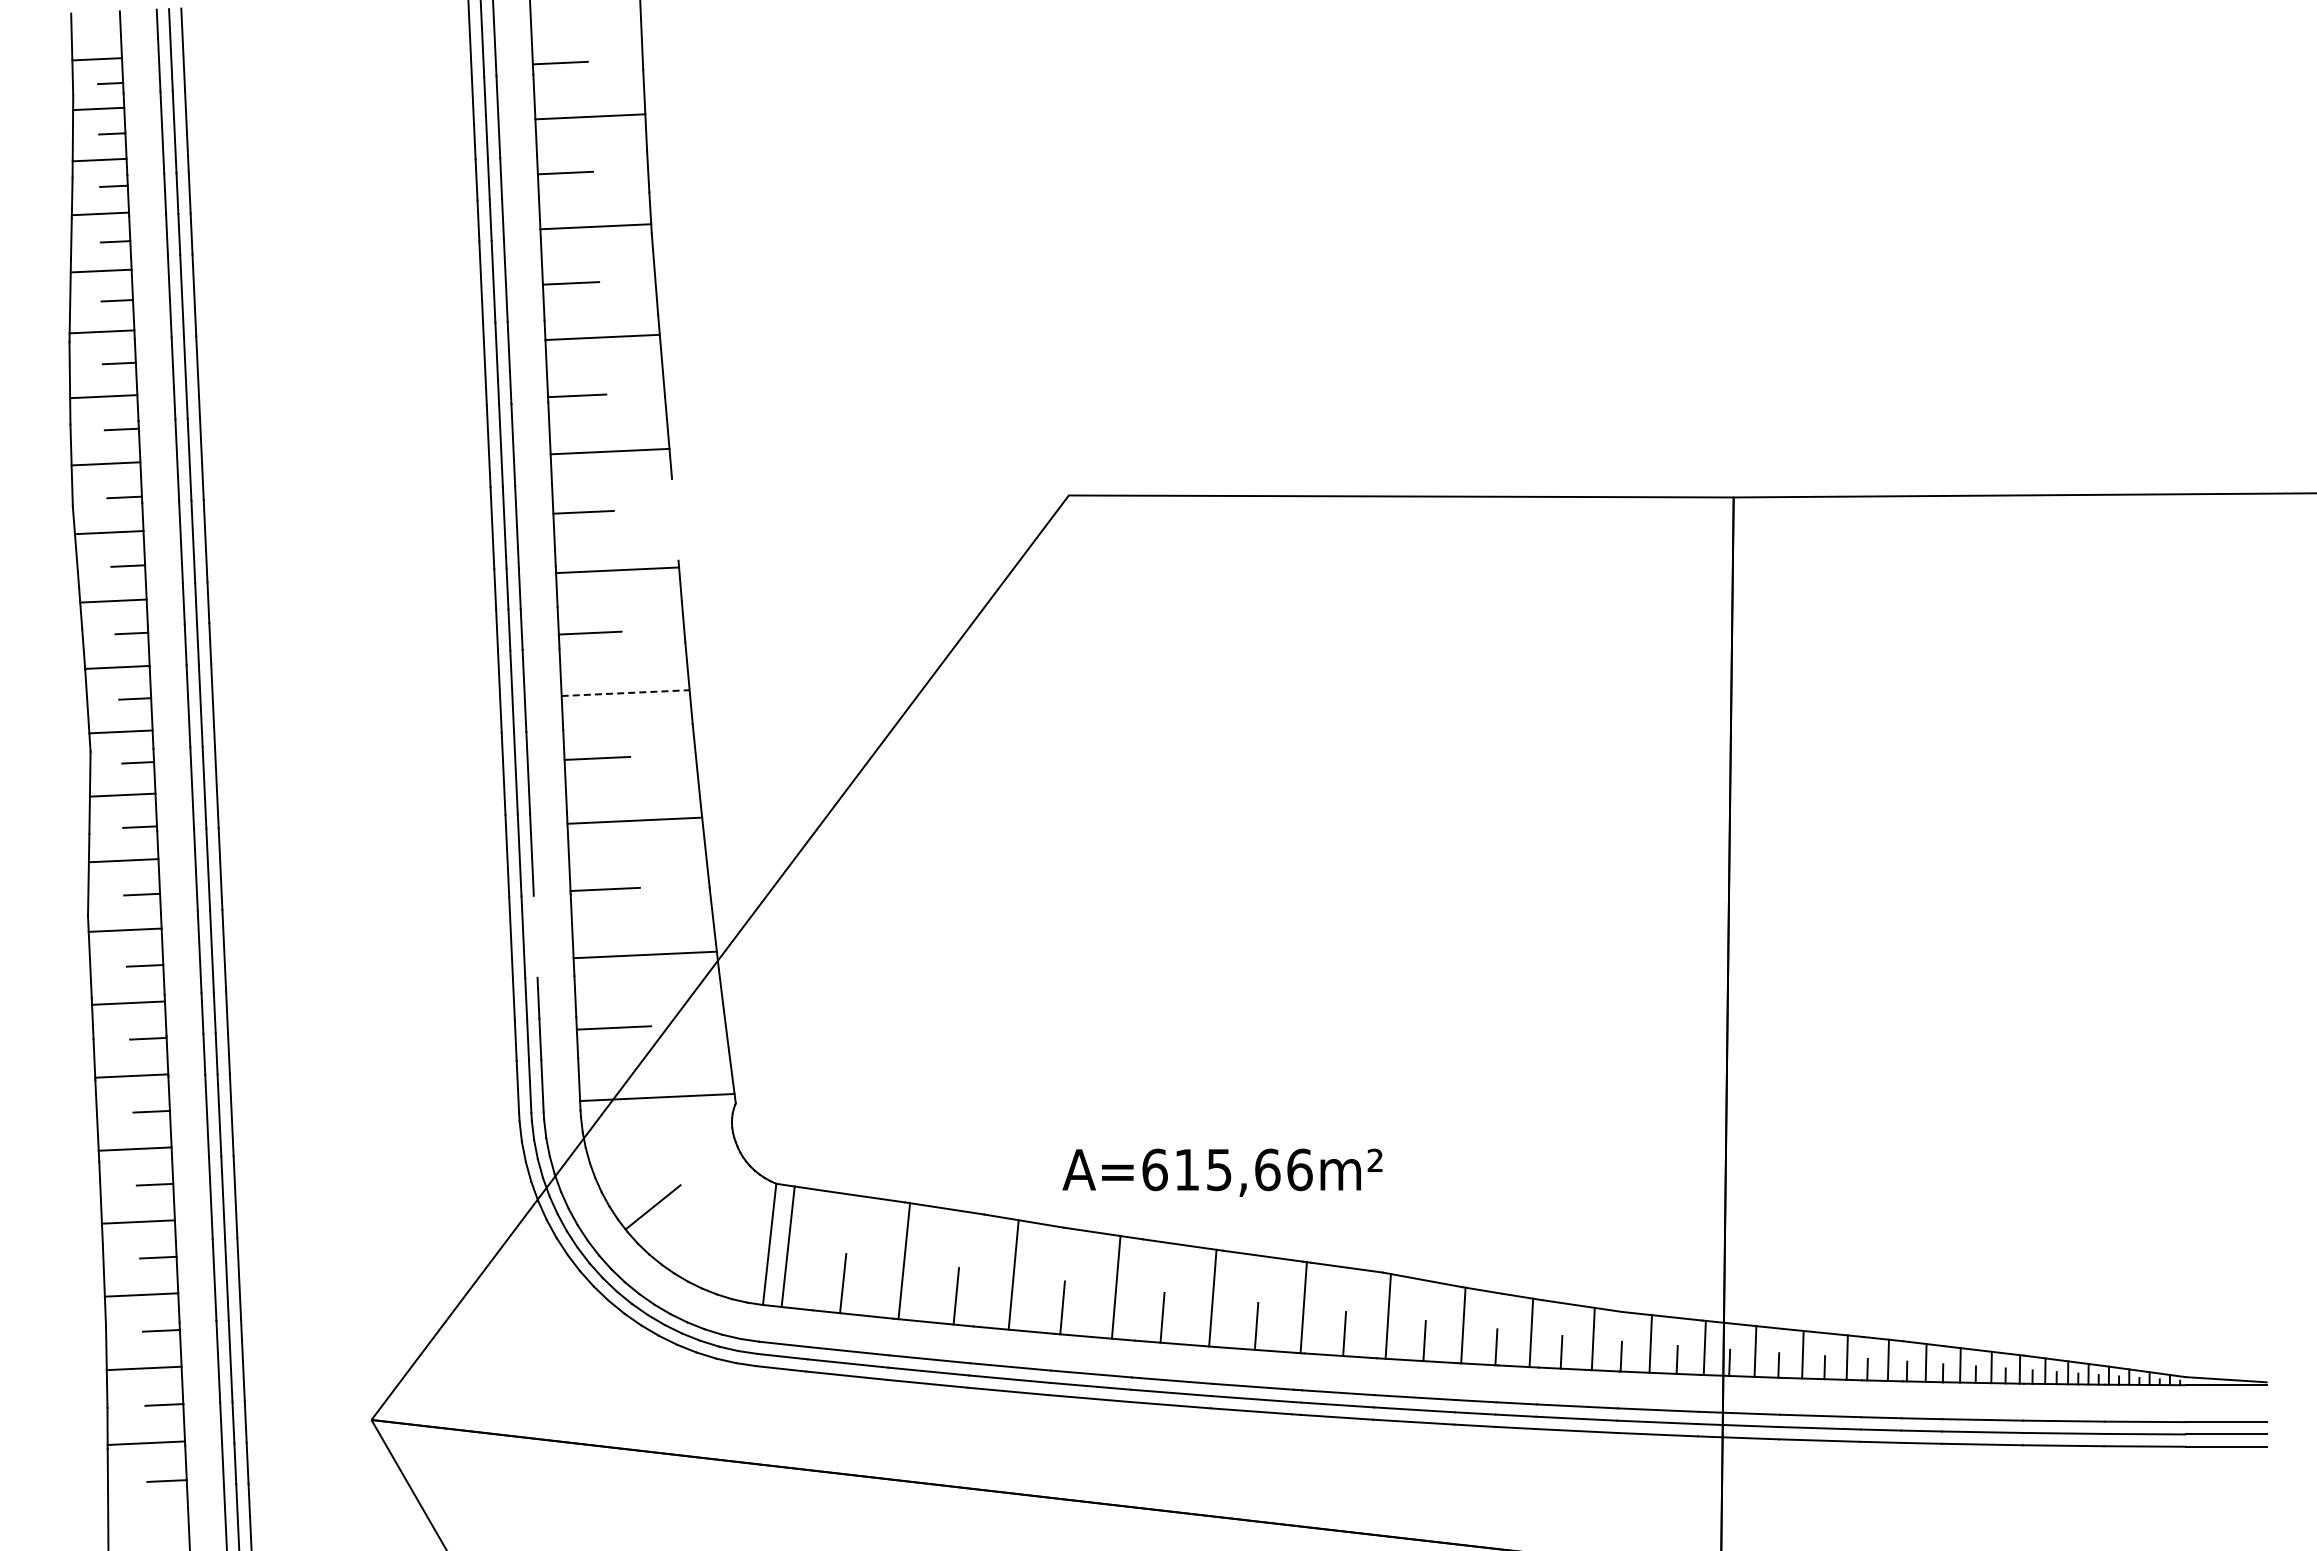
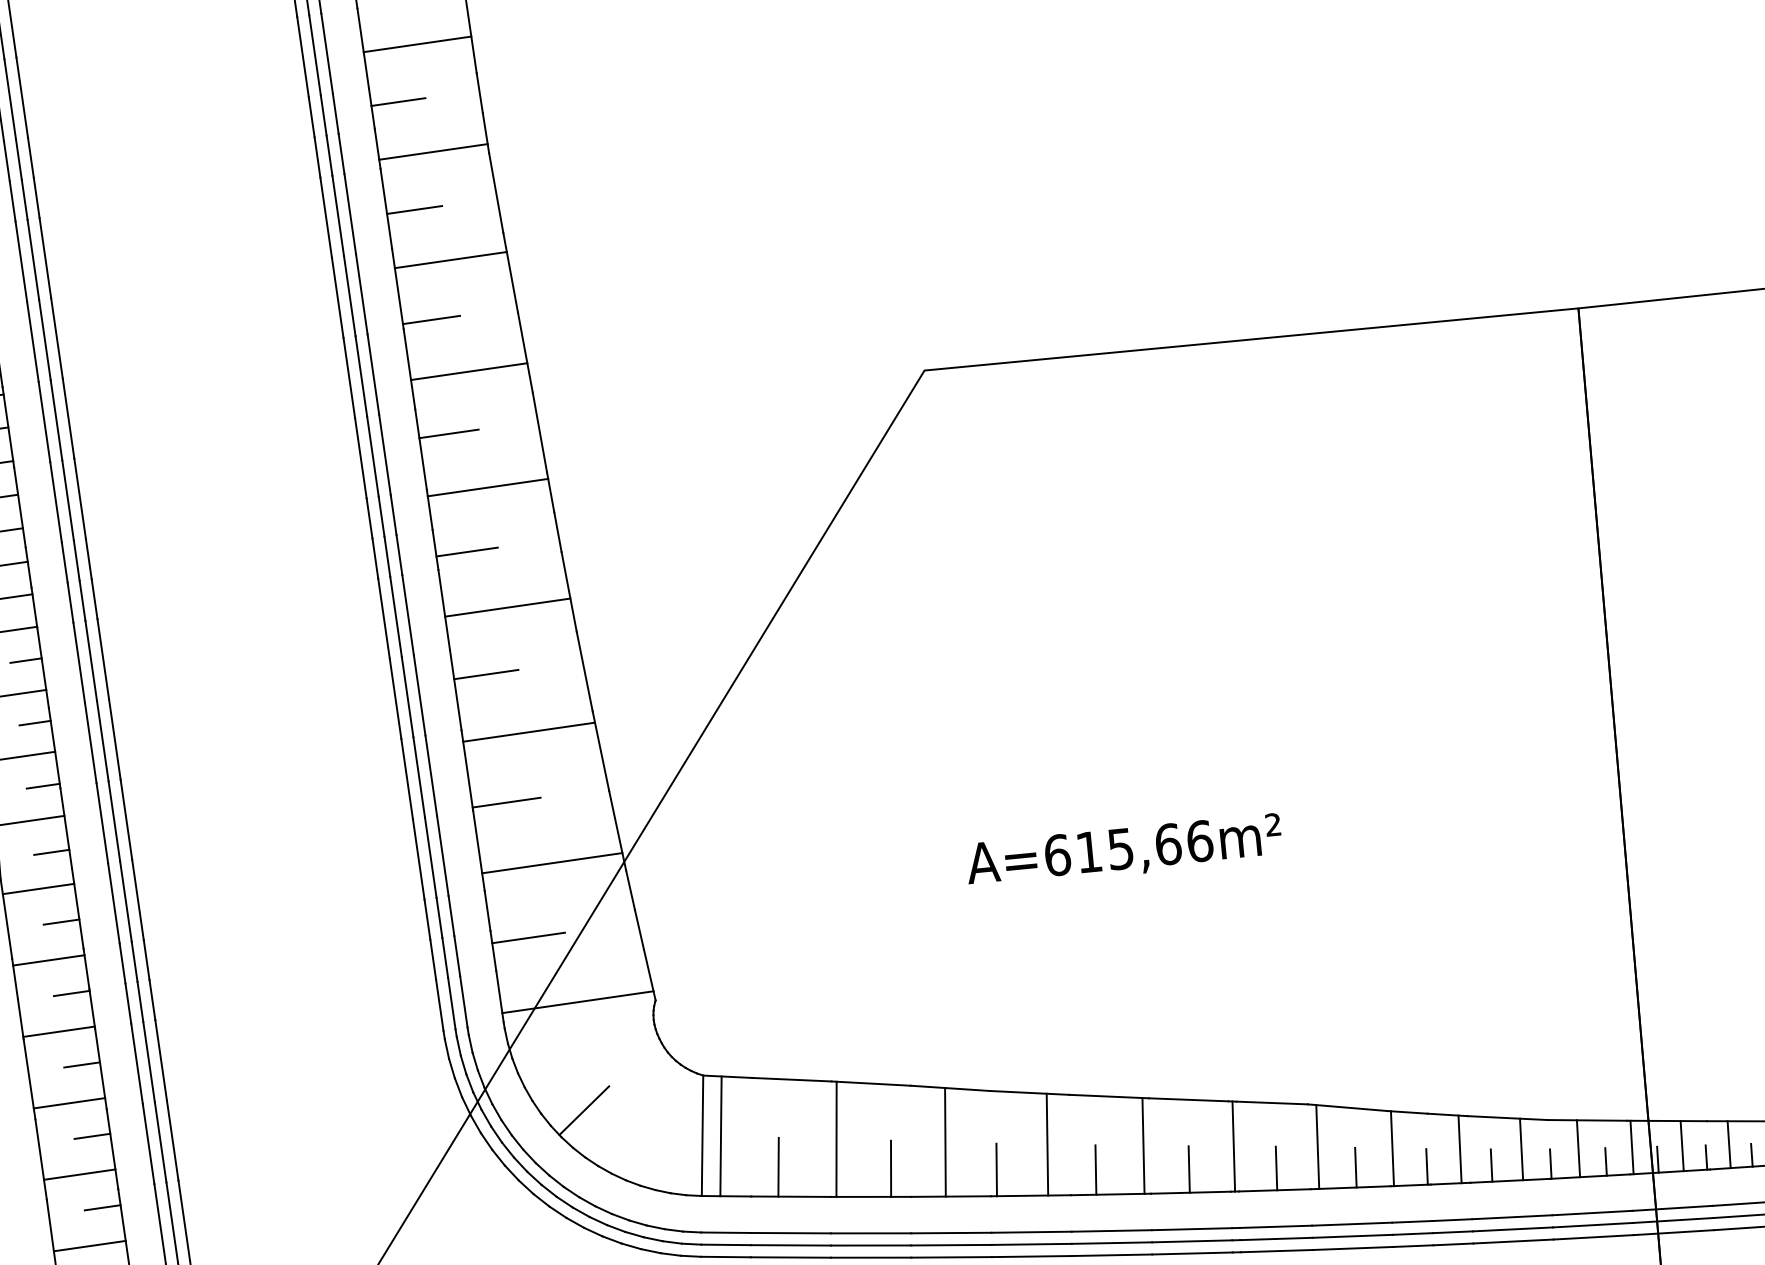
line: (675, 519) -> (540, 432), added
line: (626, 693) -> (508, 607), dashed -> solid
line: (535, 936) -> (442, 855), added
text: (1222, 1172) -> (1124, 851), moved

